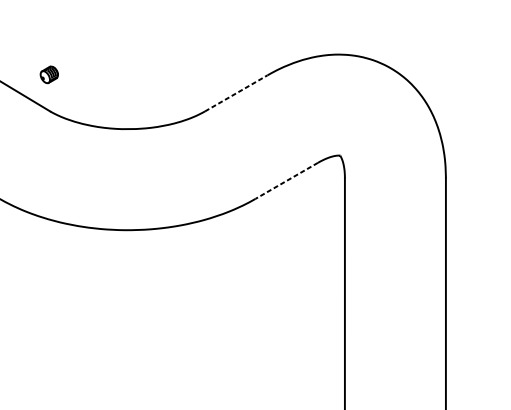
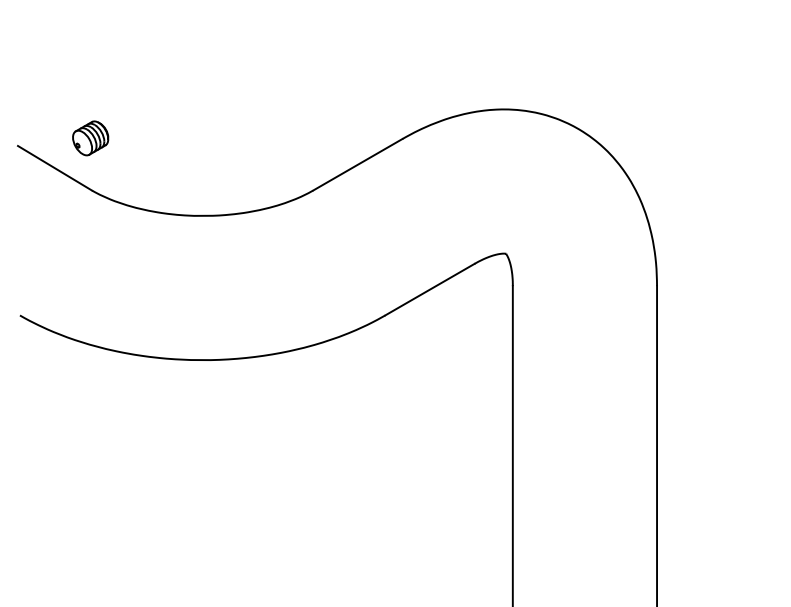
part: (49, 74) -> (90, 138), size x1.43
line: (236, 93) -> (357, 164), dashed -> solid
line: (286, 180) -> (429, 289), dashed -> solid

